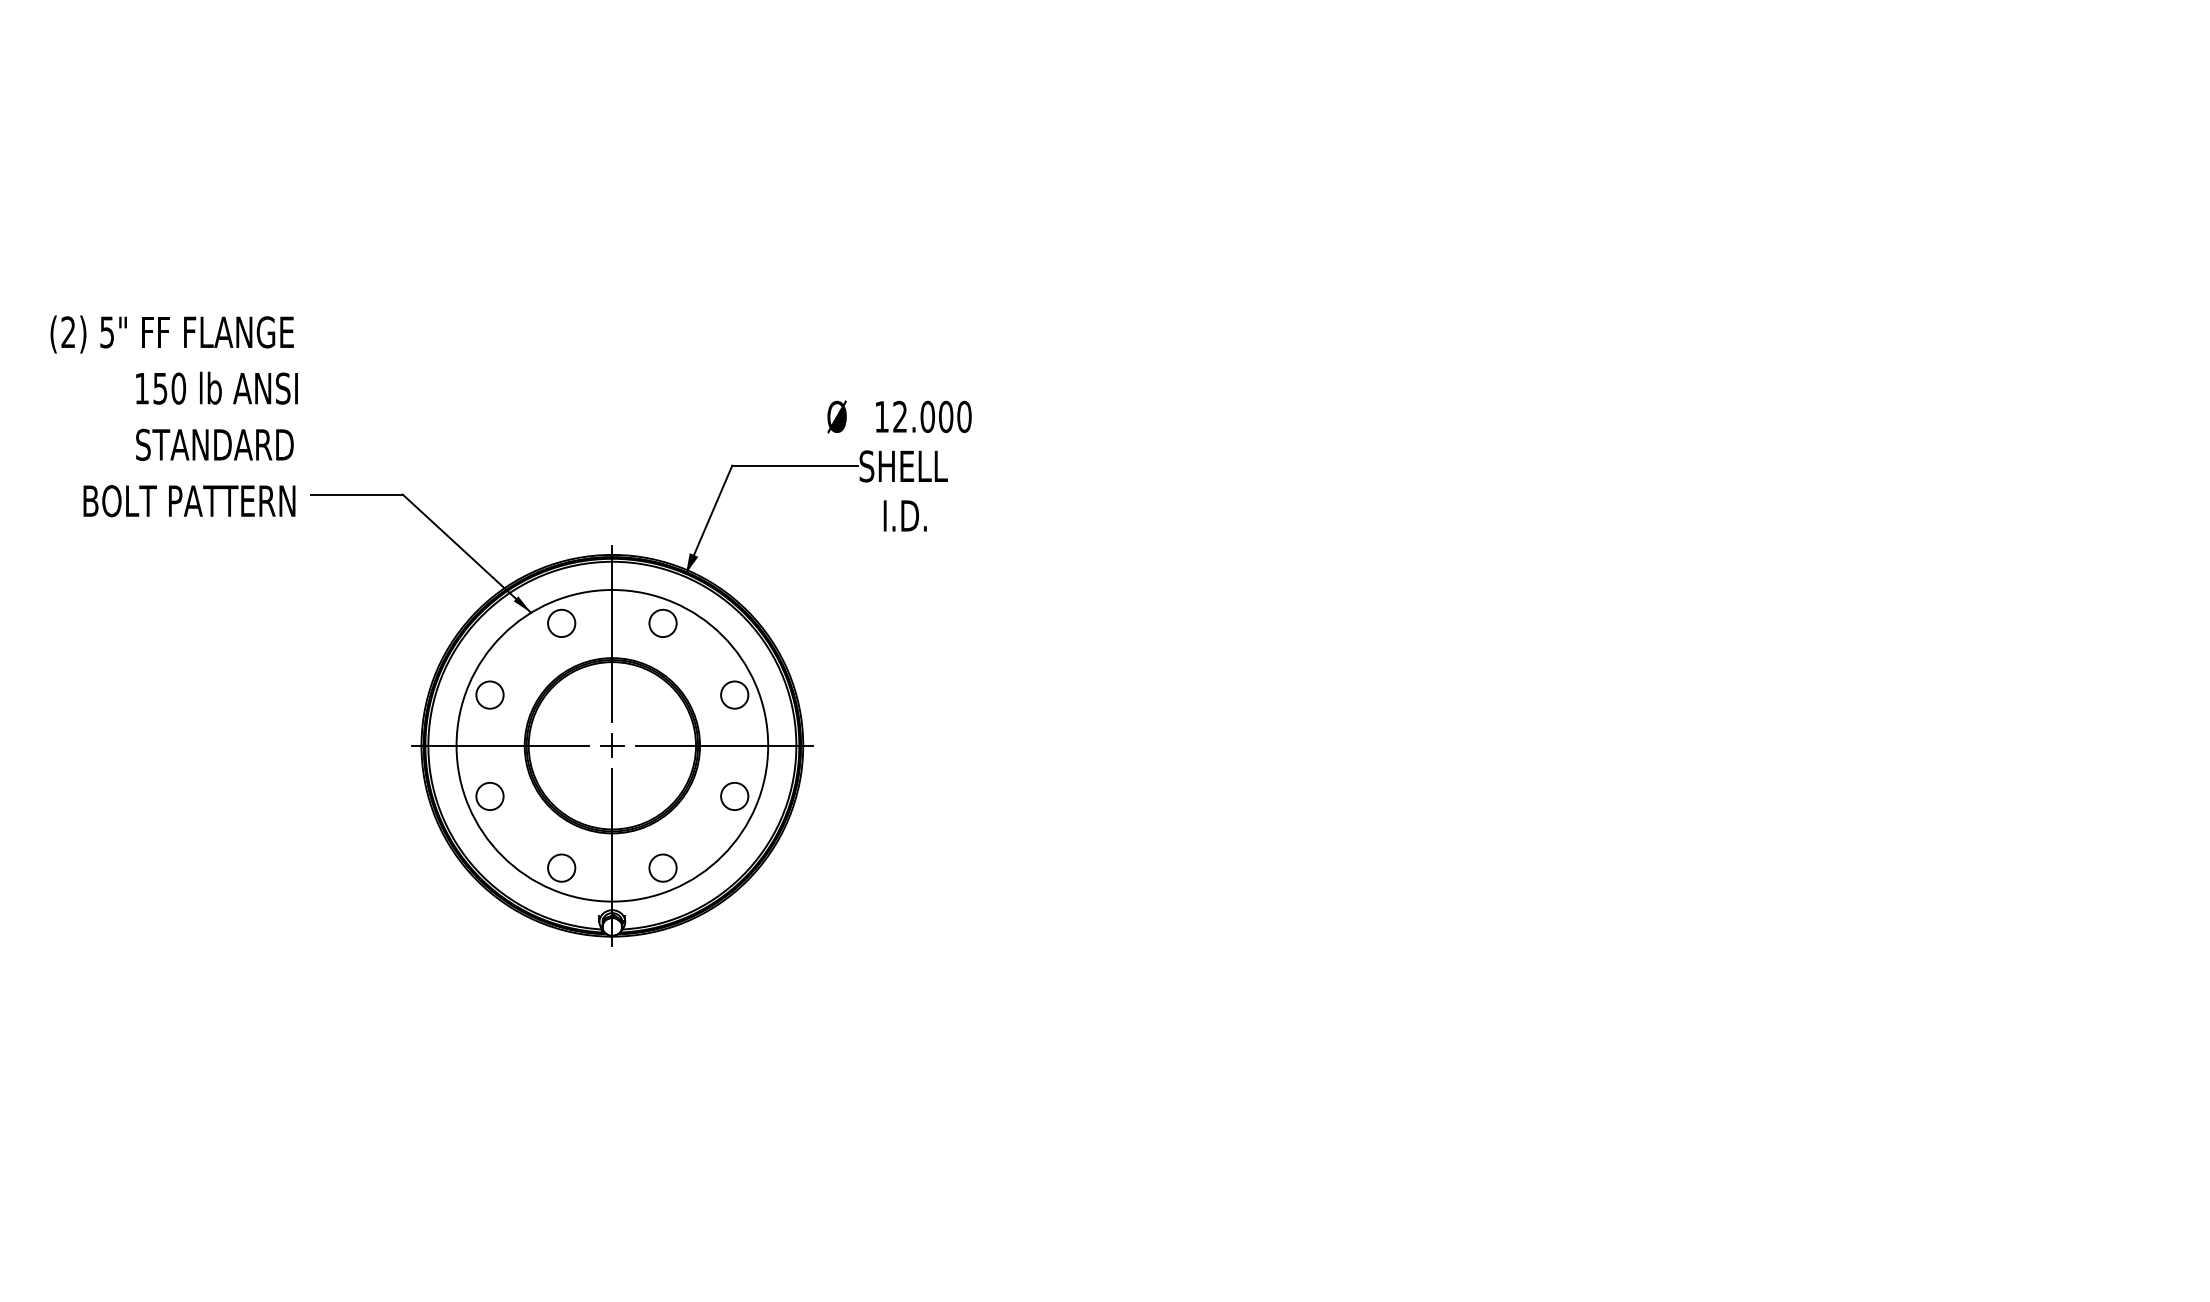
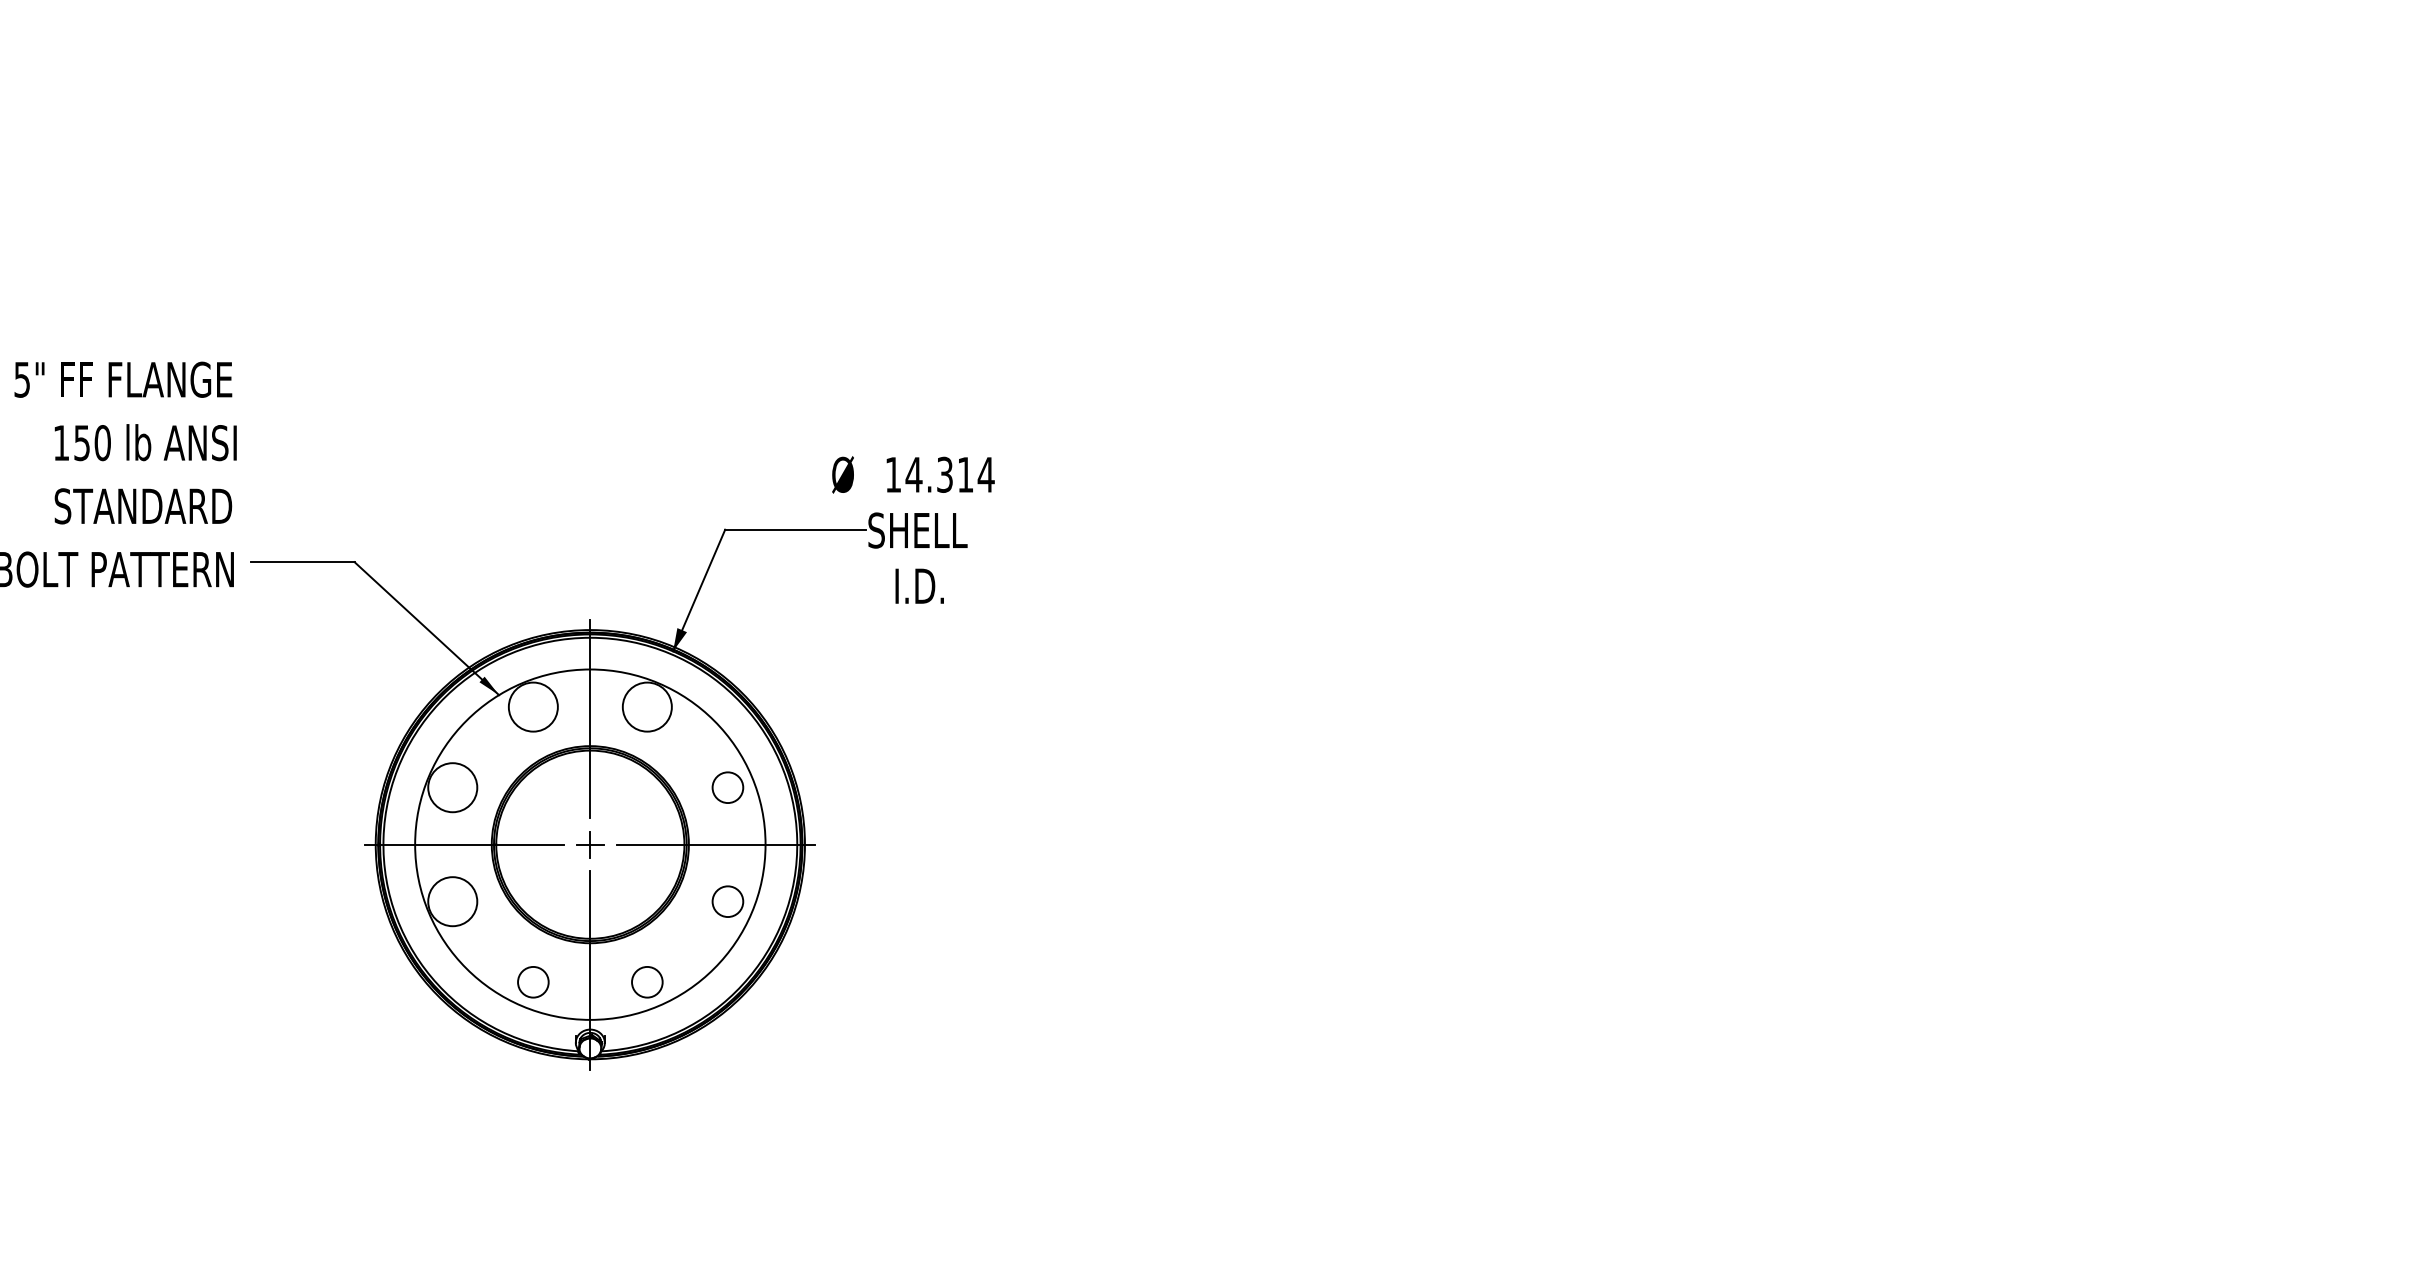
text: (931, 416) -> (949, 474), 12.000 -> 14.314
circle: (561, 623) -> (533, 707), size x1.6
circle: (662, 623) -> (646, 707), size x1.6
circle: (489, 694) -> (452, 787), size x1.6
circle: (489, 796) -> (452, 901), size x1.6

